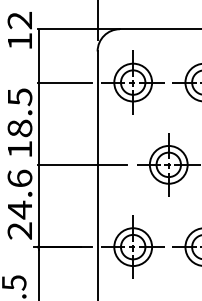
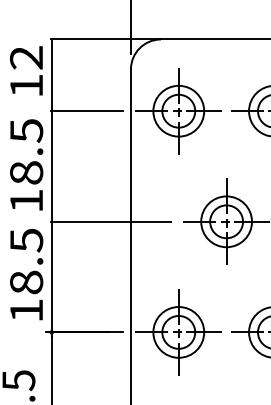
text: (19, 29) -> (26, 70), moved
text: (19, 204) -> (26, 275), 24.6 -> 18.5

